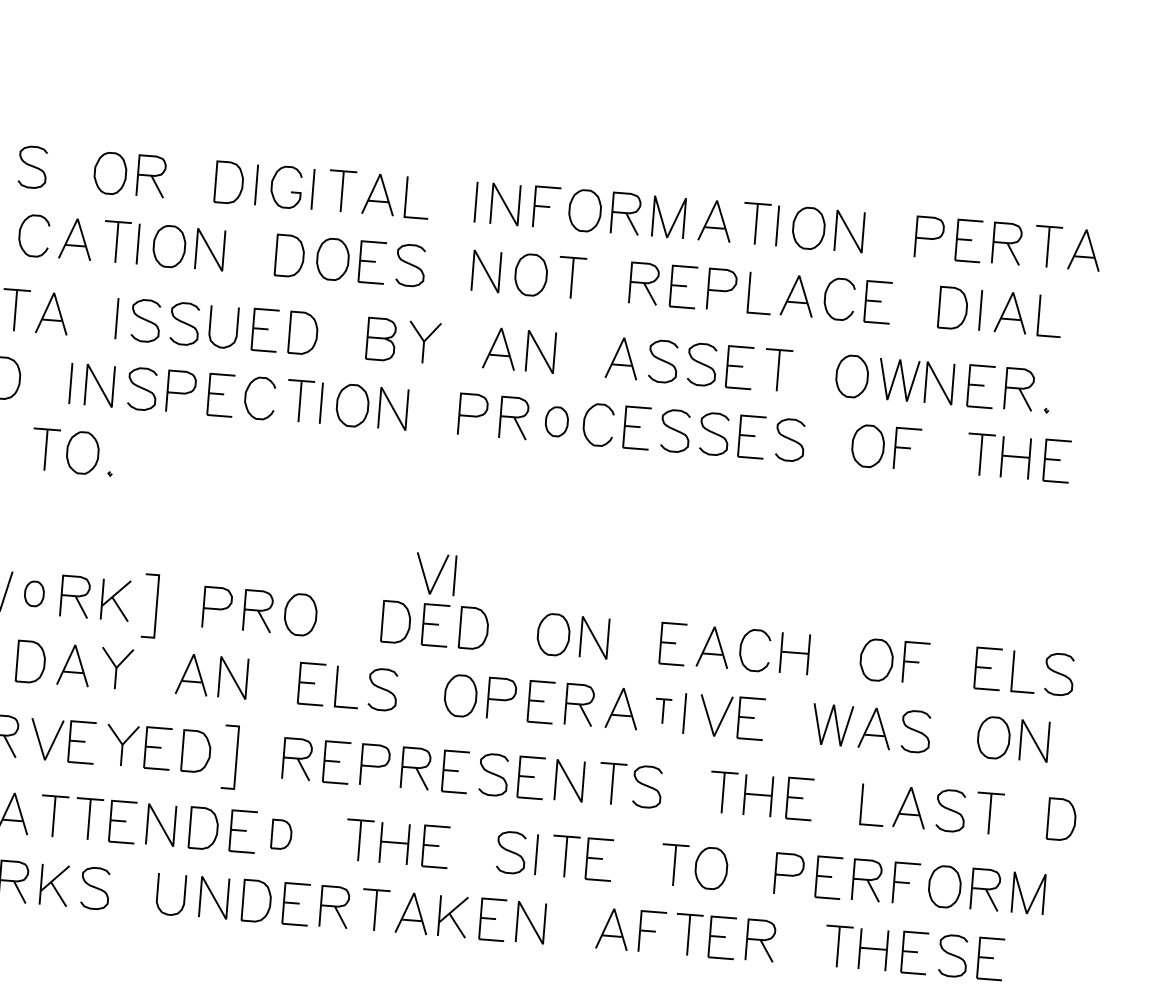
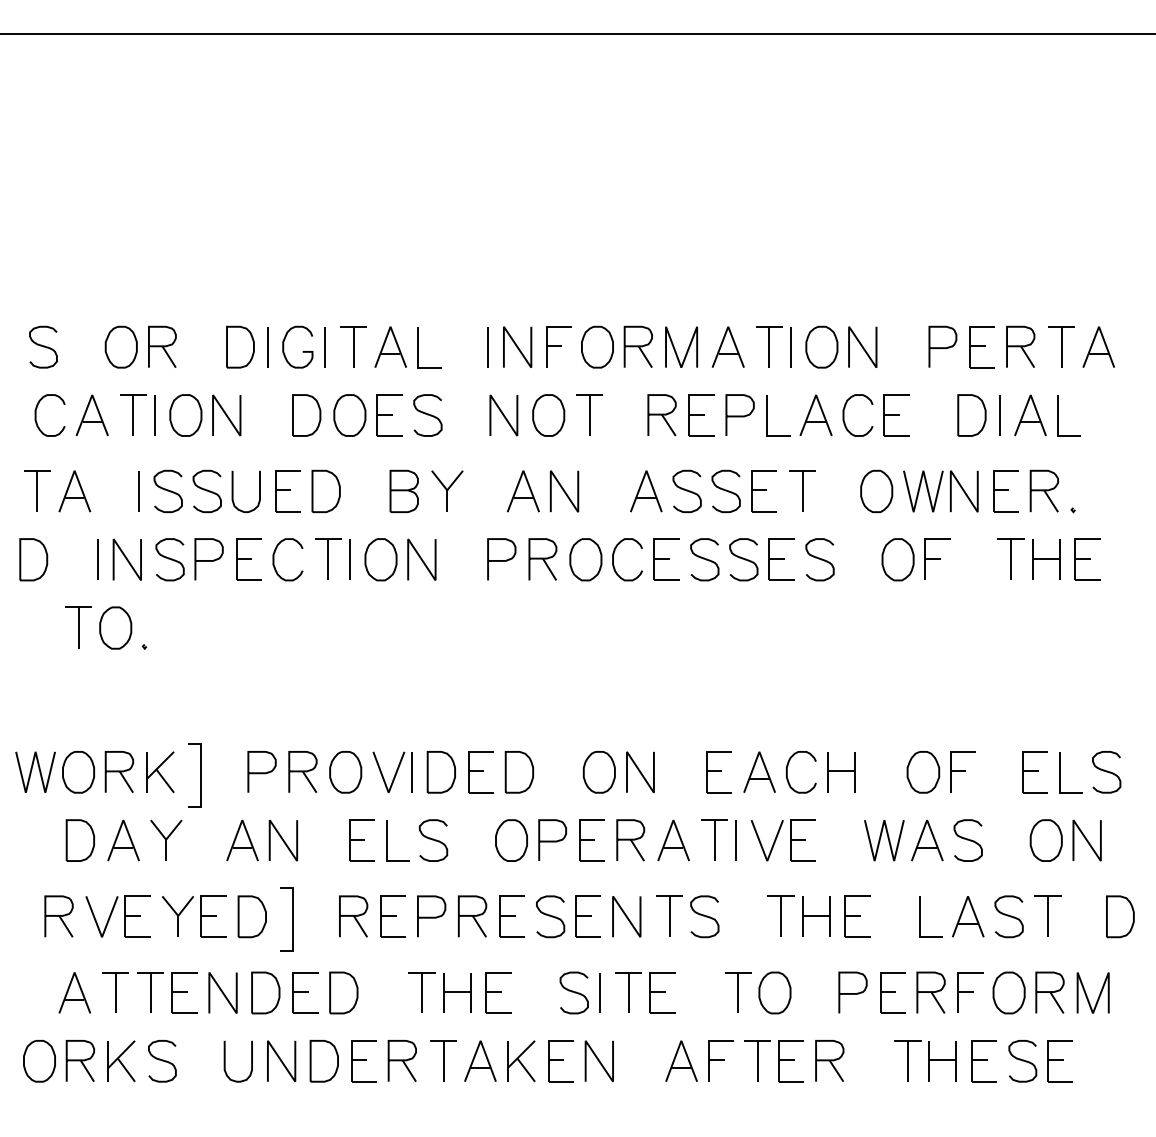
part: (556, 421) -> (585, 559), size x1.43
part: (435, 573) -> (392, 771), moved
part: (34, 594) -> (78, 772), size x1.67
part: (663, 710) -> (714, 839), size x1.67
part: (281, 834) -> (343, 992), size x1.43

